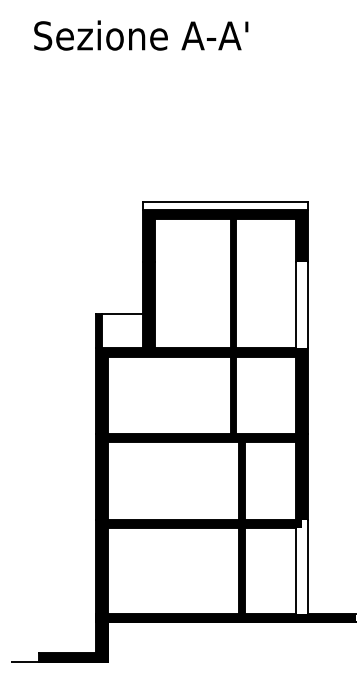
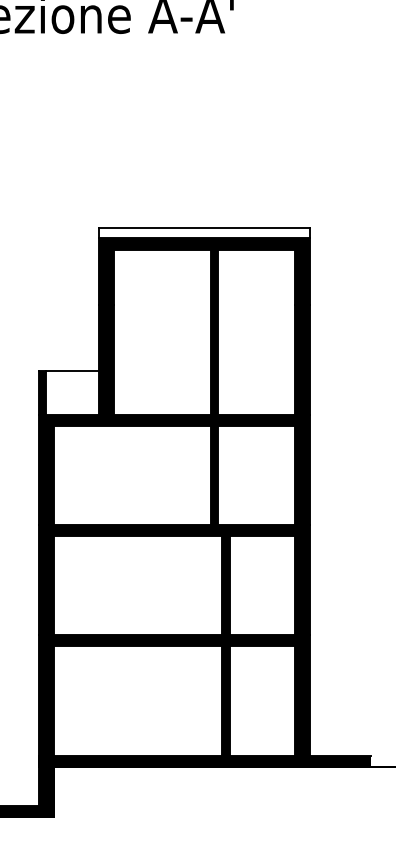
fill: (301, 305) -> (301, 360), added
fill: (301, 566) -> (301, 694), added

